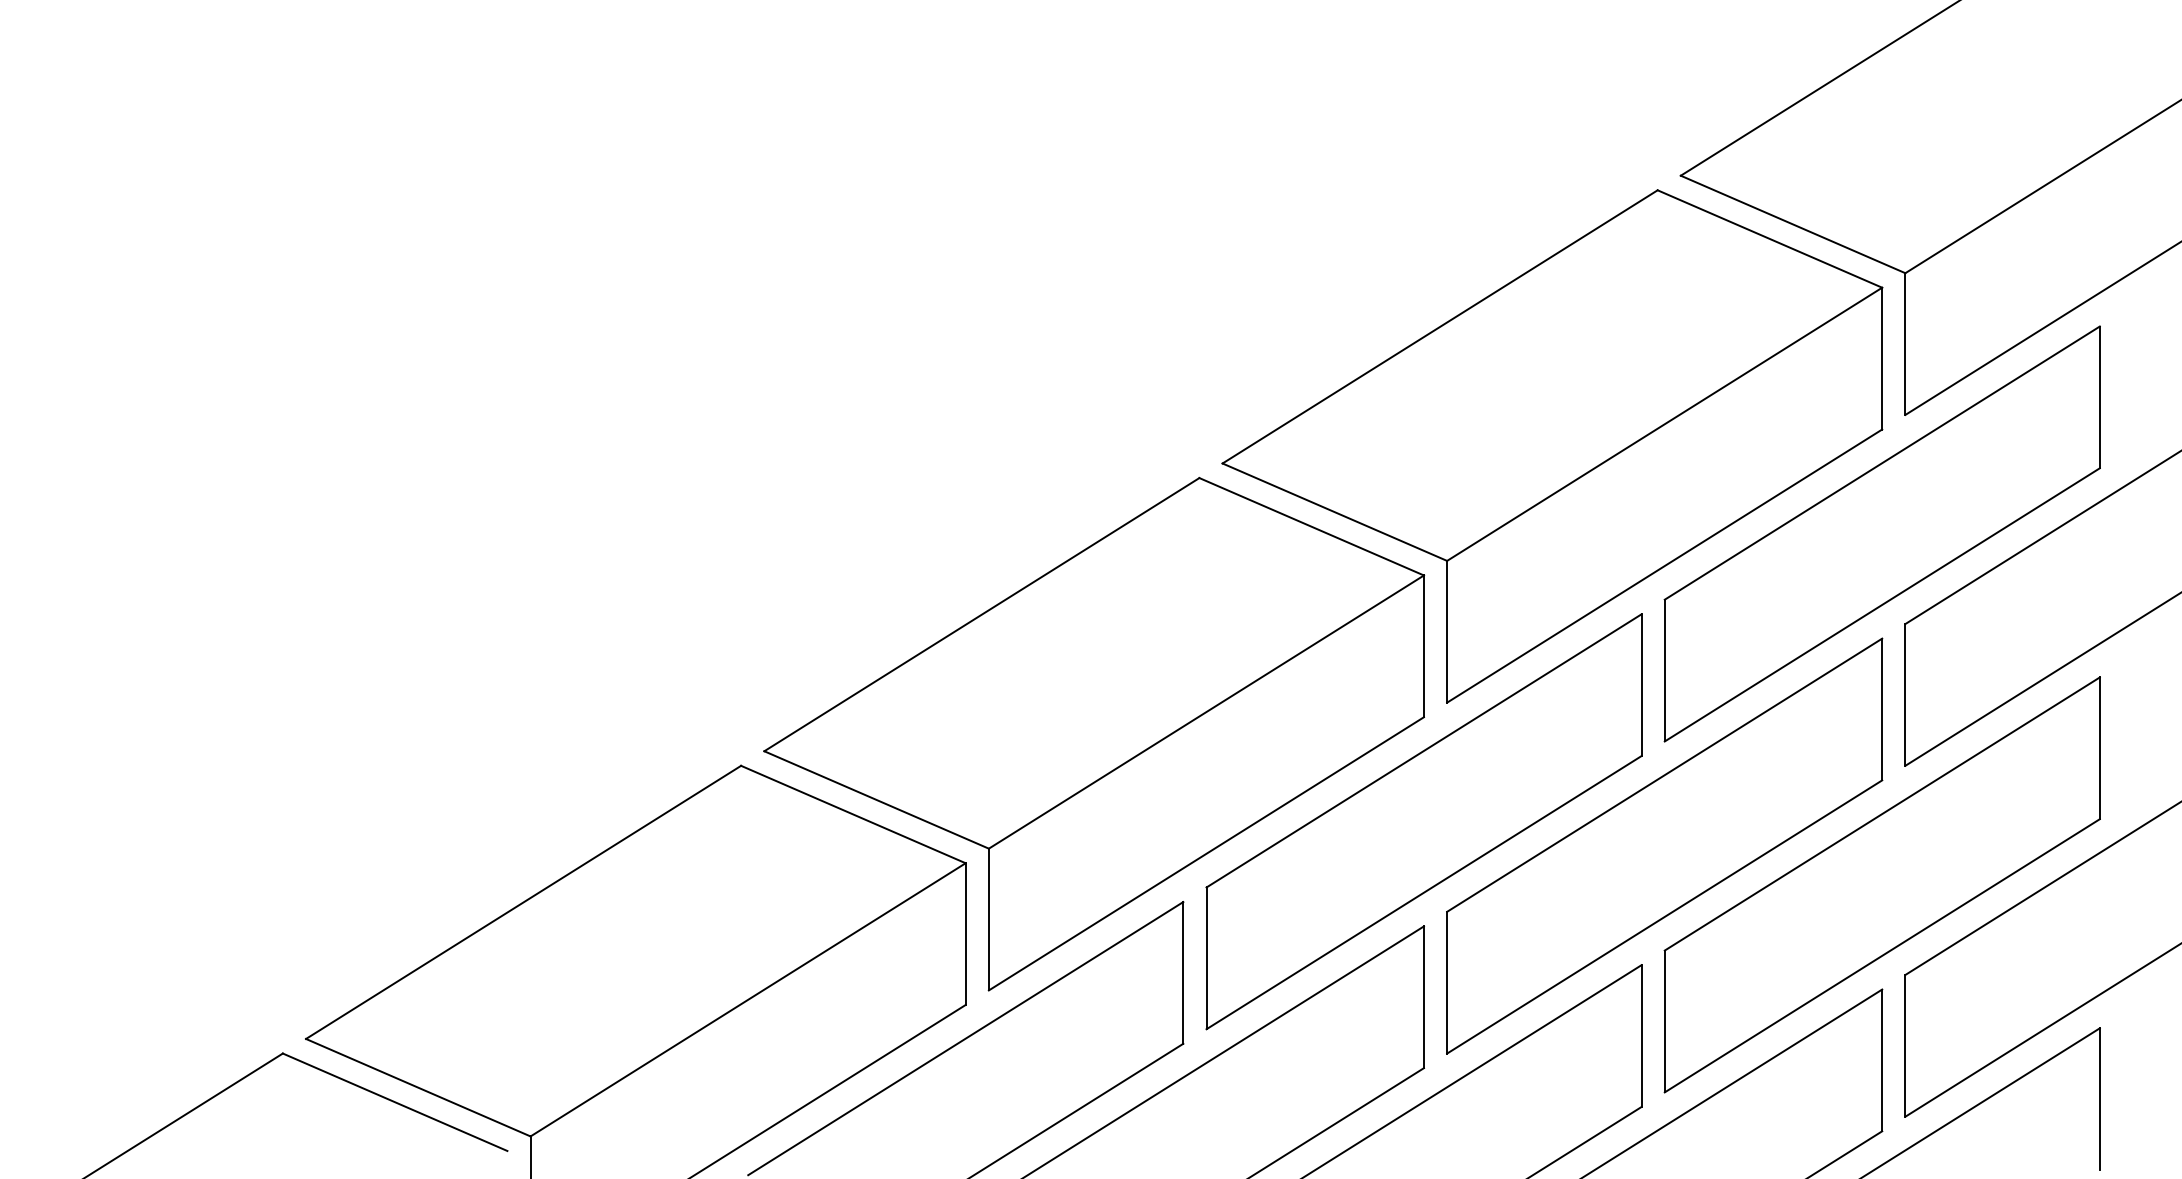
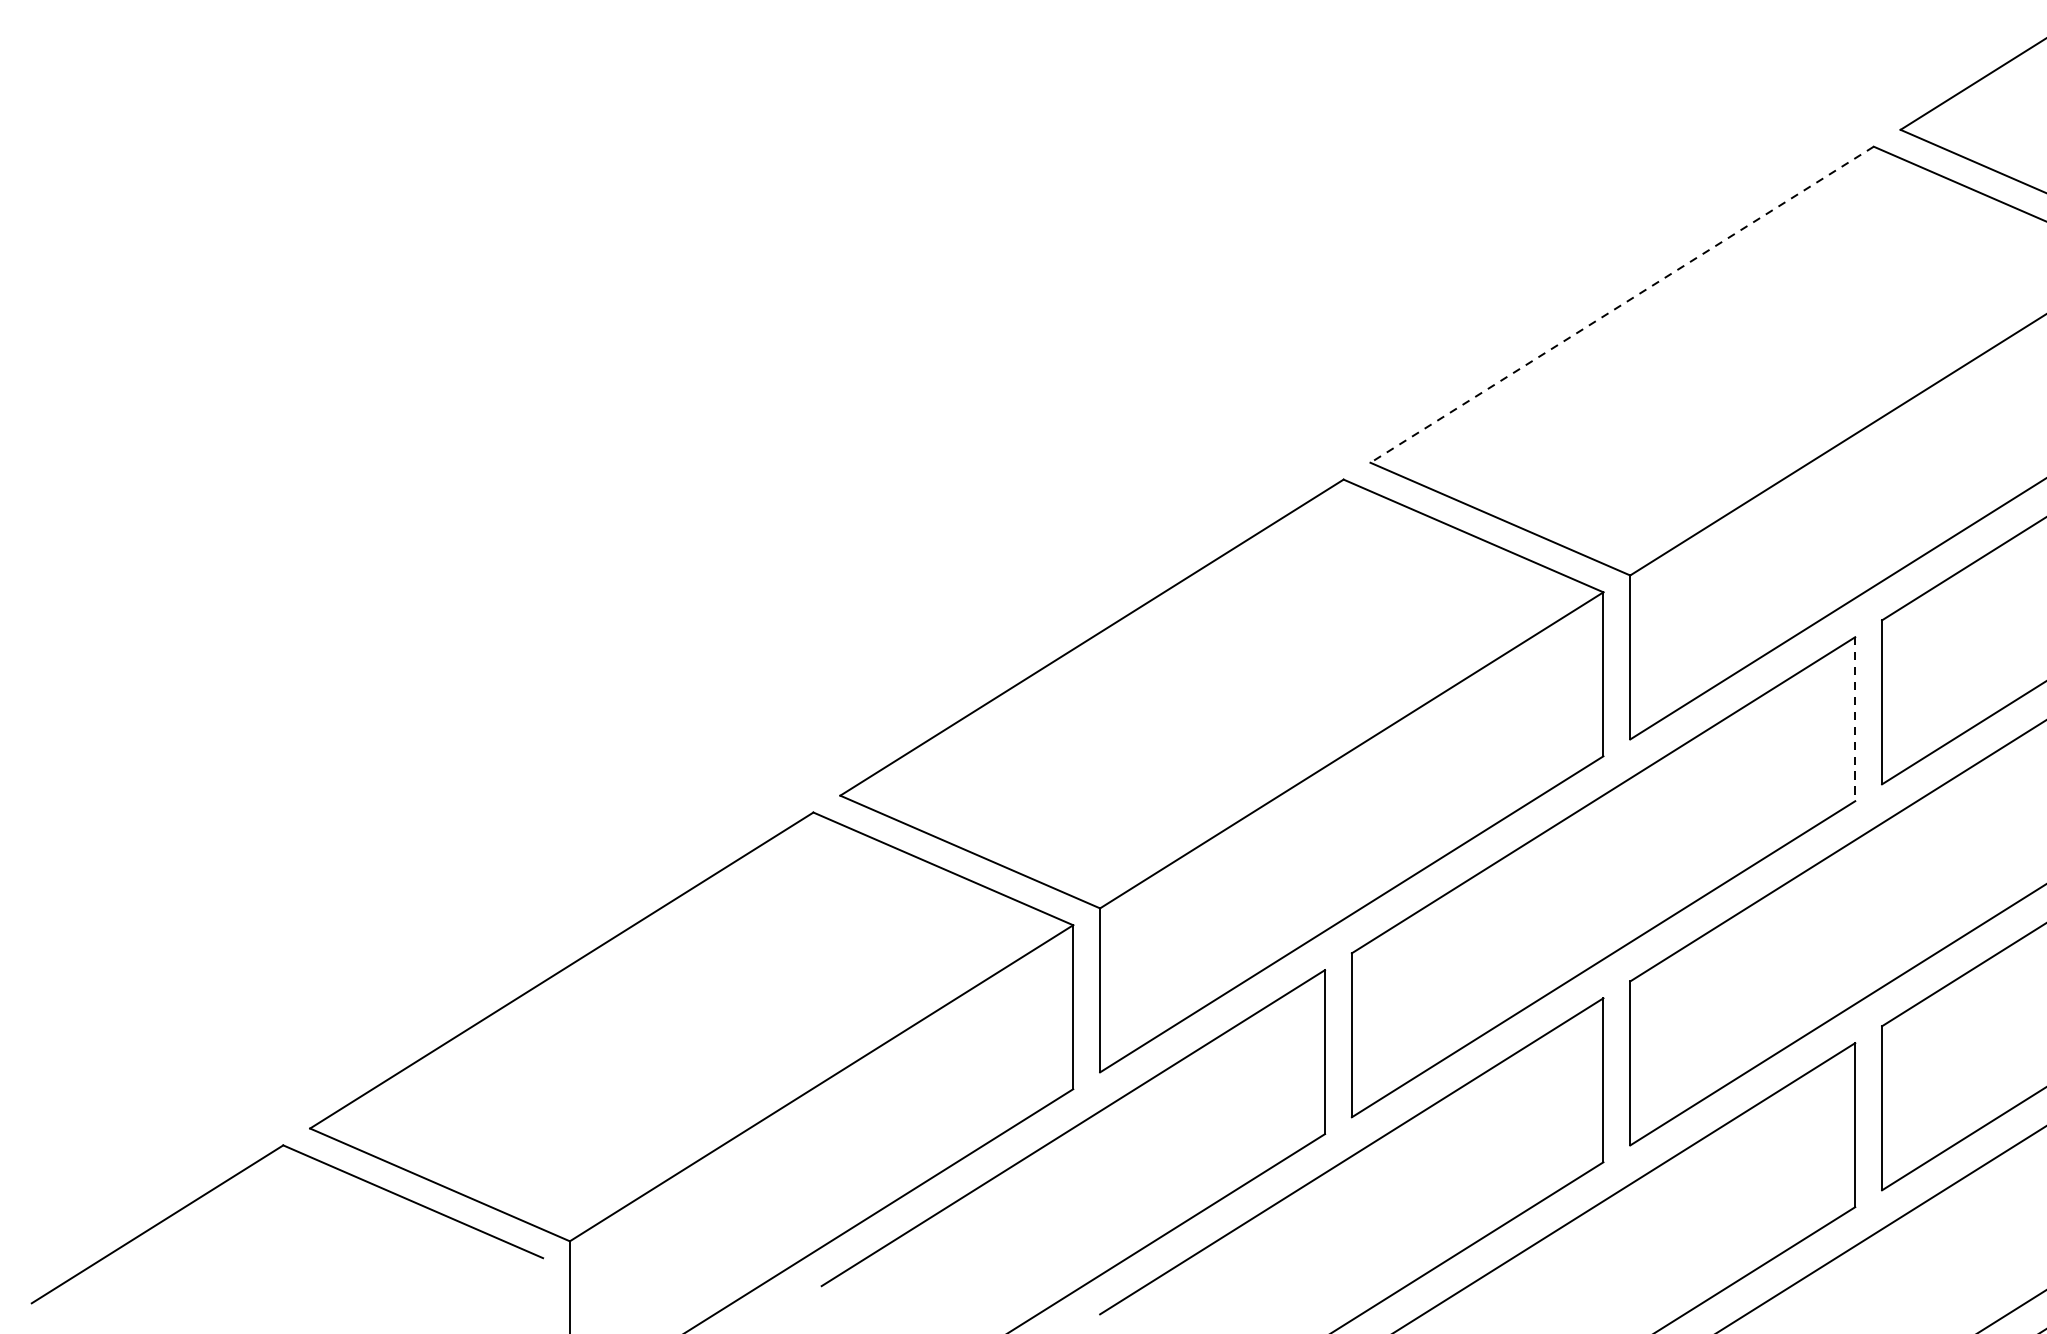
line: (1440, 326) -> (1622, 304), solid -> dashed
line: (1641, 685) -> (1855, 719), solid -> dashed

